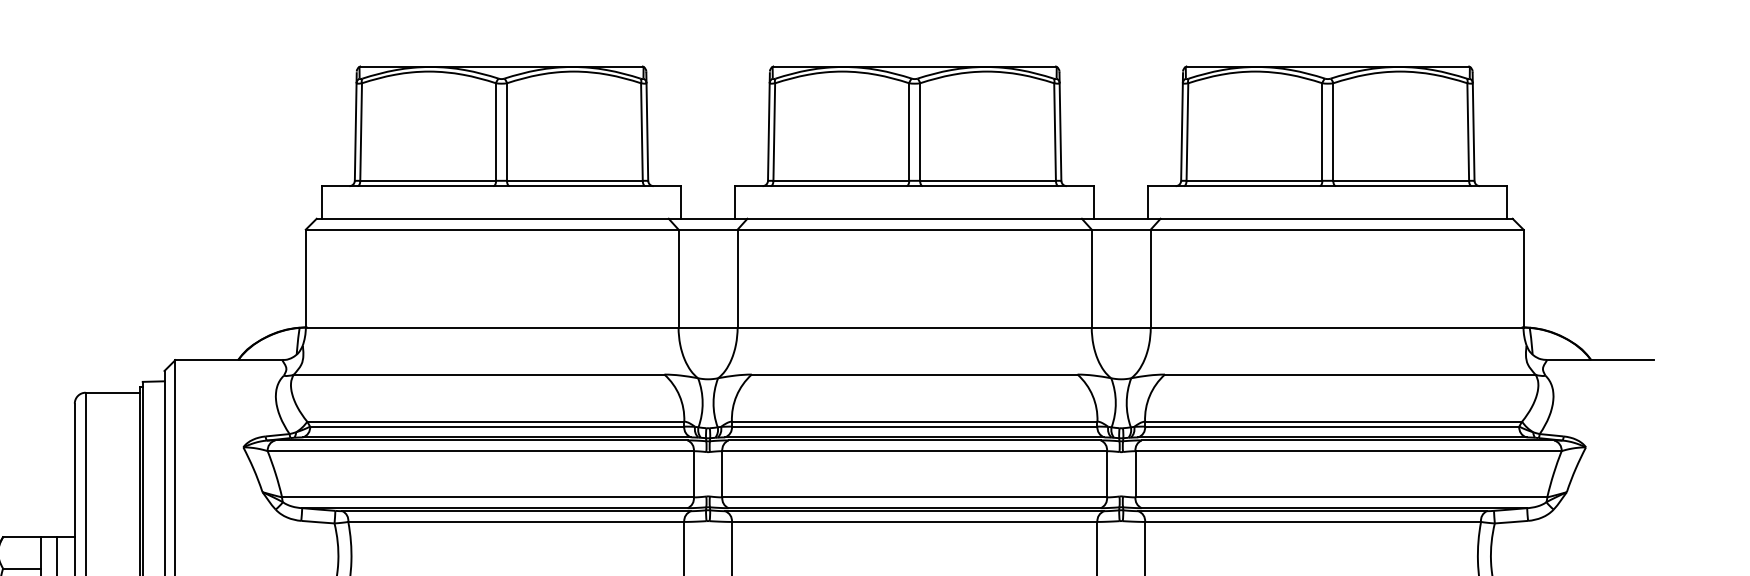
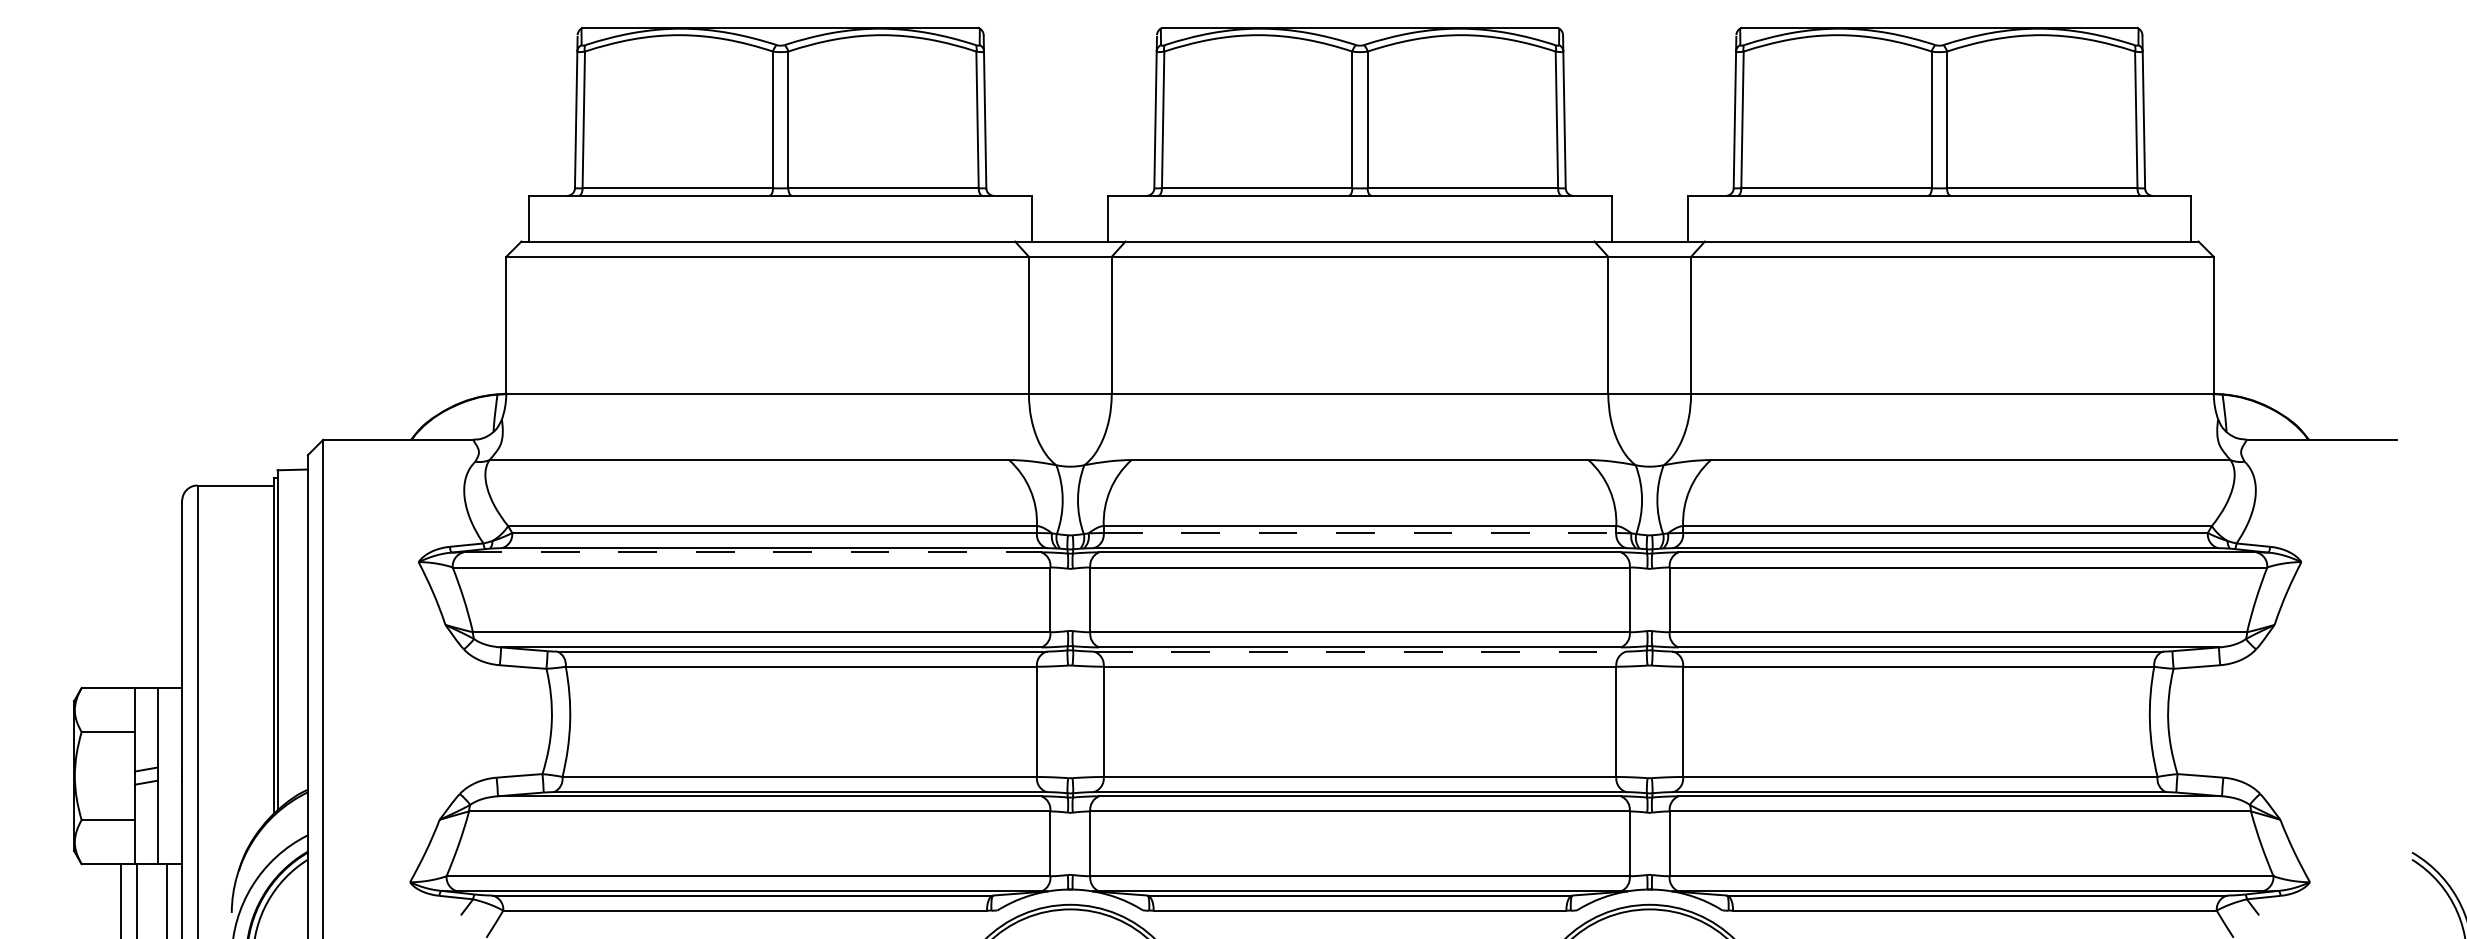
line: (915, 426) -> (1360, 533), solid -> dashed
line: (482, 440) -> (753, 552), solid -> dashed
line: (915, 511) -> (1360, 651), solid -> dashed

